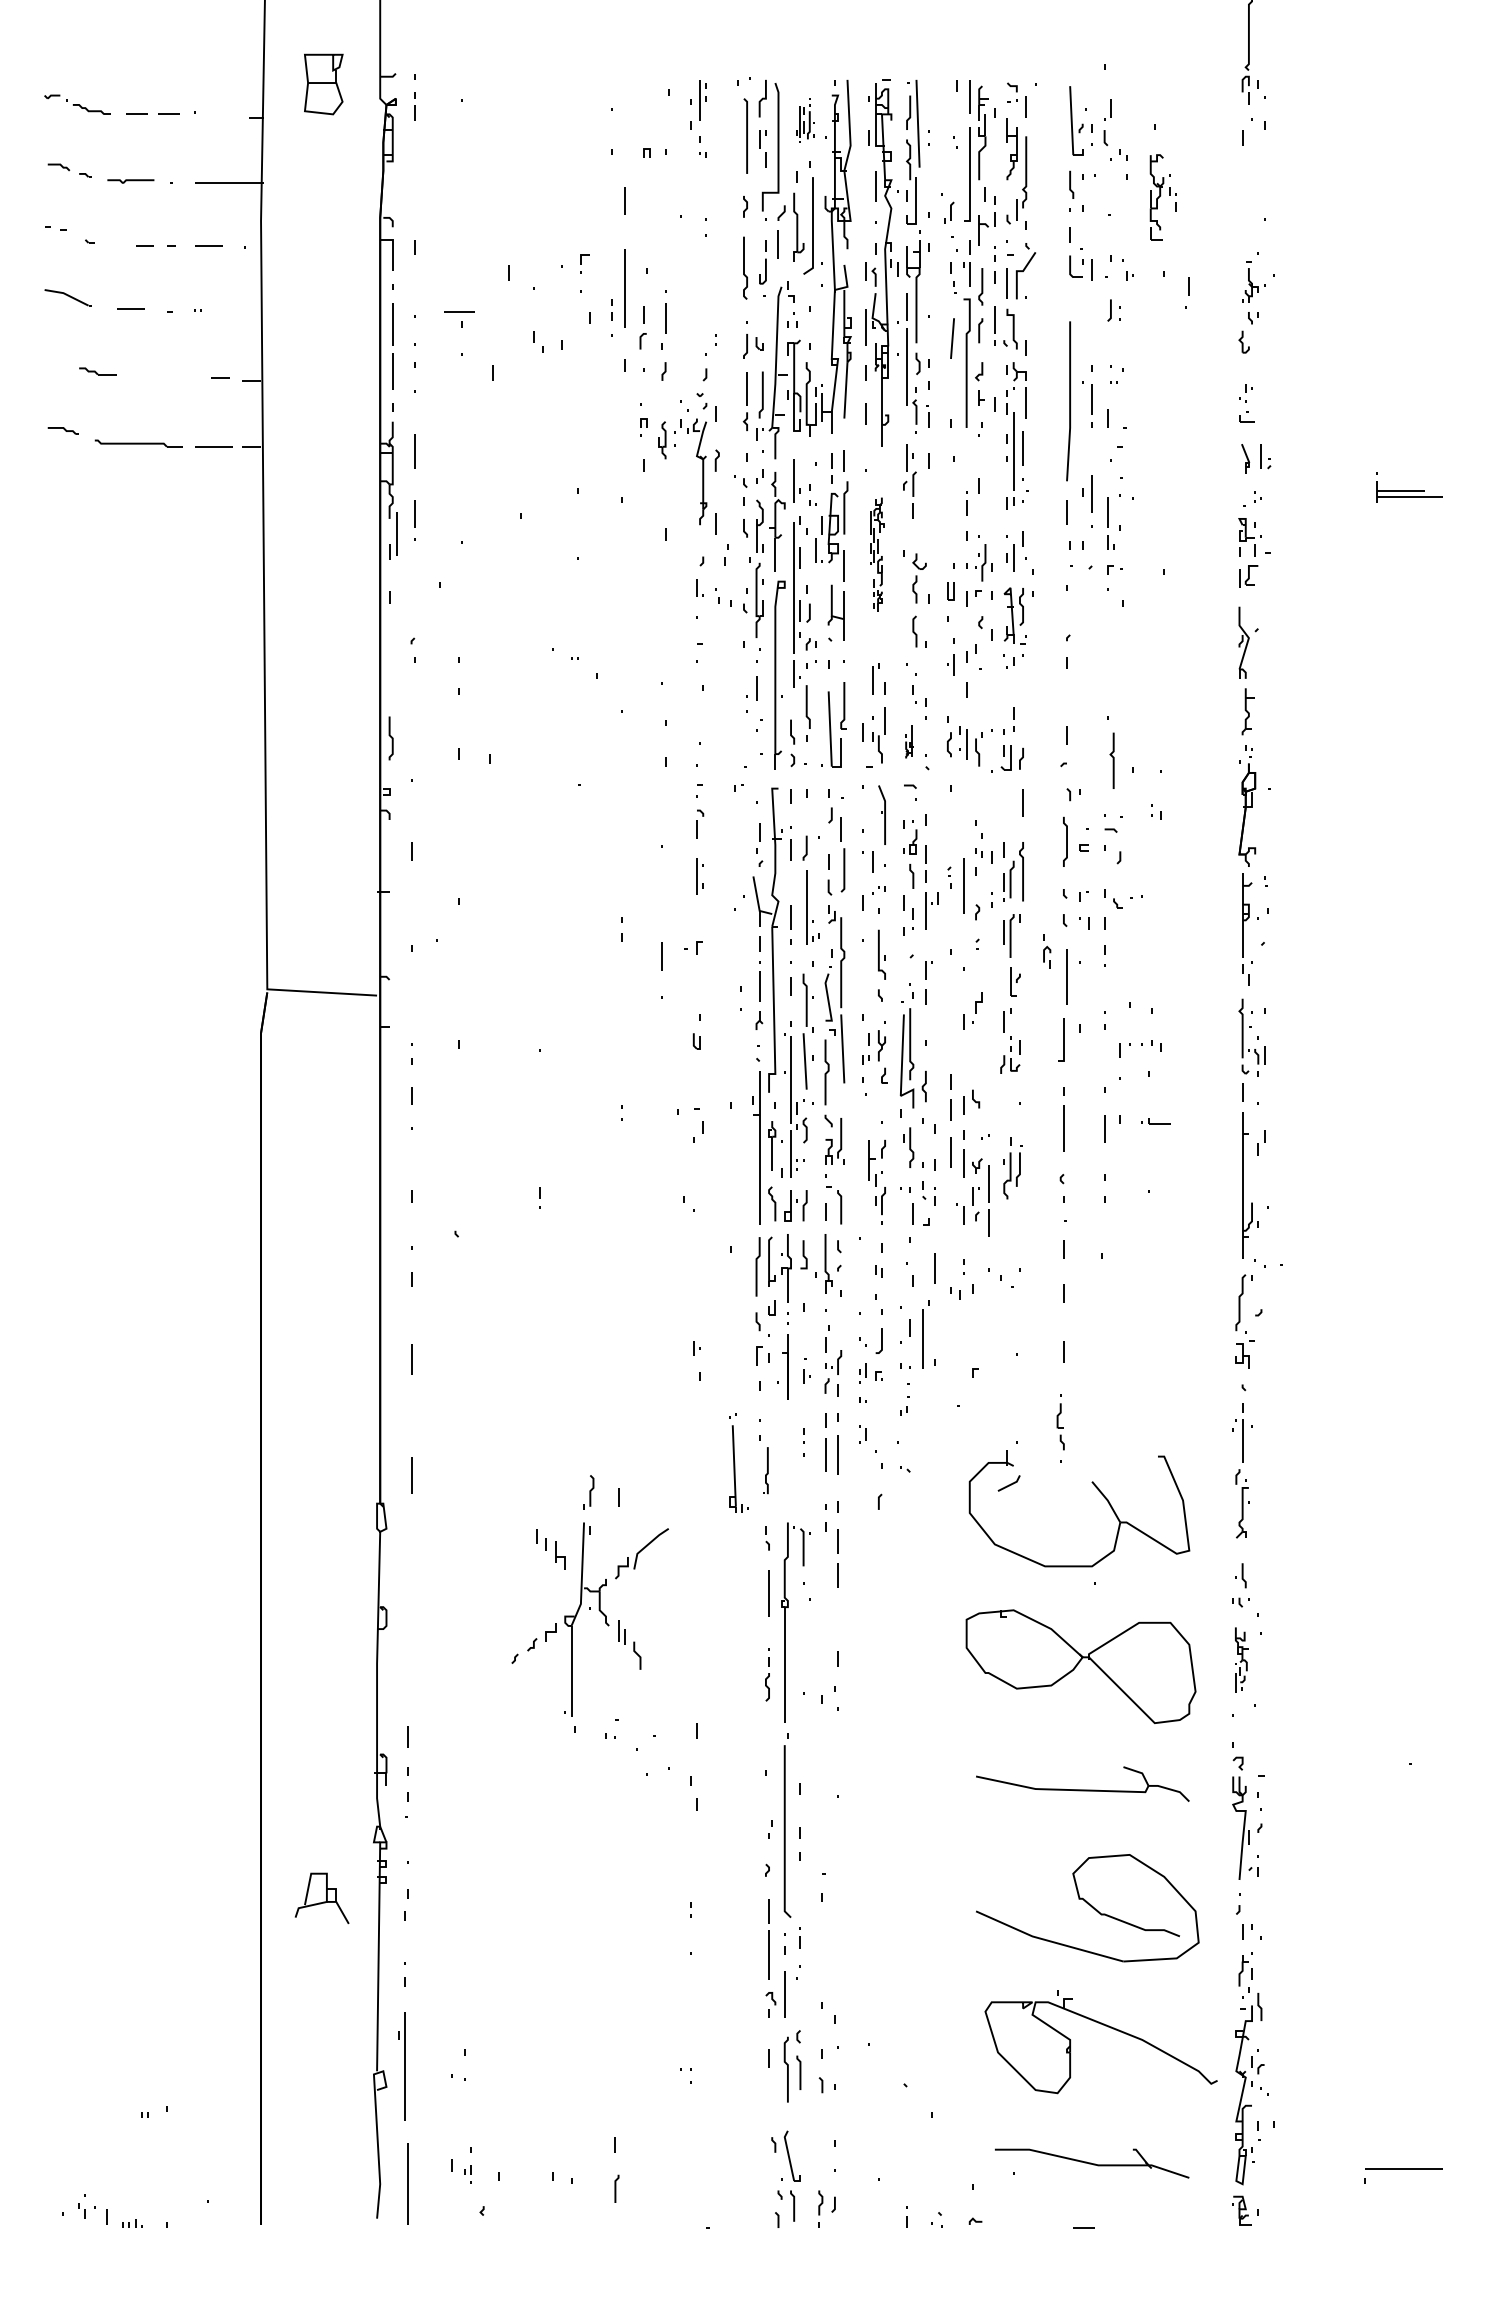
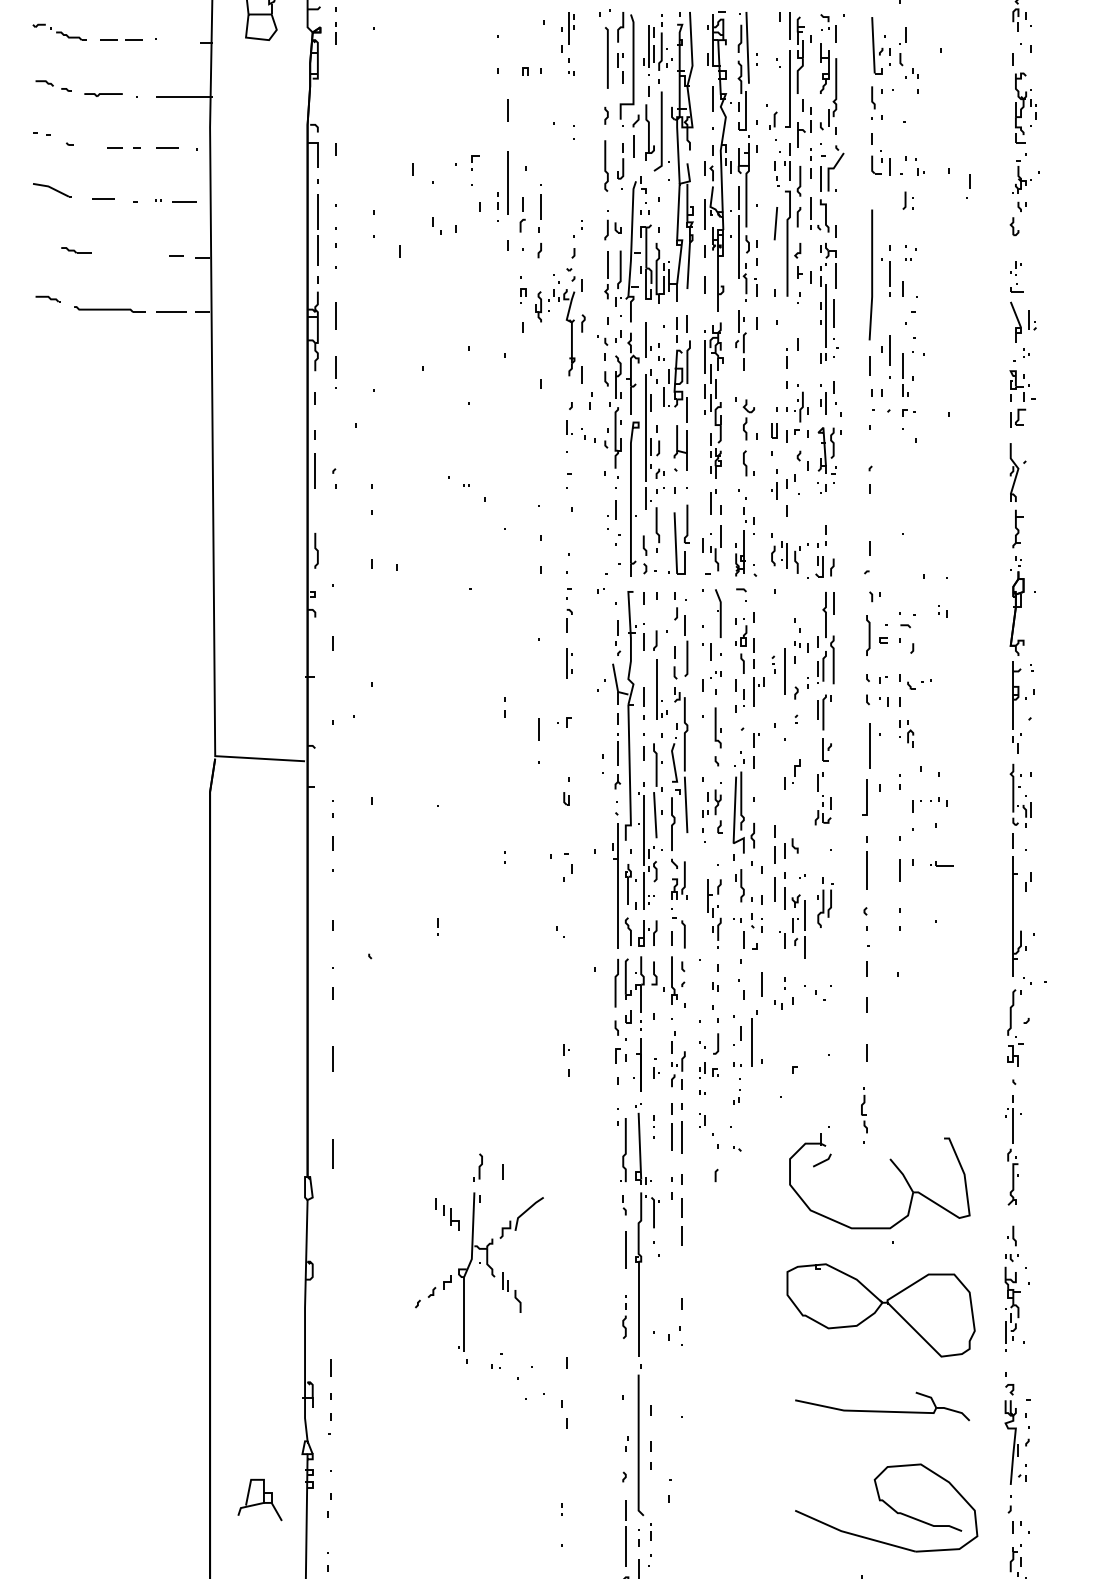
part: (804, 120) -> (654, 45), size x1.67
part: (1162, 197) -> (1025, 108), moved
line: (459, 311) -> (184, 201), moved
part: (1245, 458) -> (1015, 321), size x1.67
line: (396, 533) -> (315, 470), moved
part: (876, 554) -> (713, 400), size x1.67
part: (909, 741) -> (740, 553), size x1.67
line: (1112, 760) -> (824, 614), moved
part: (1047, 951) -> (910, 734), moved
part: (738, 1462) -> (643, 1143), moved
part: (765, 1470) -> (622, 1149), size x1.67
part: (1241, 1659) -> (1012, 1304), size x1.43

